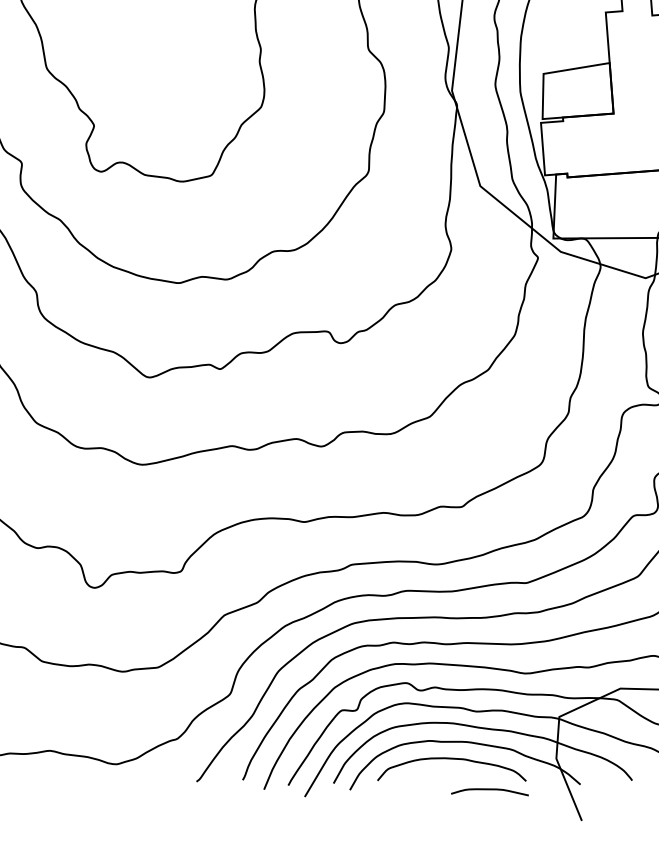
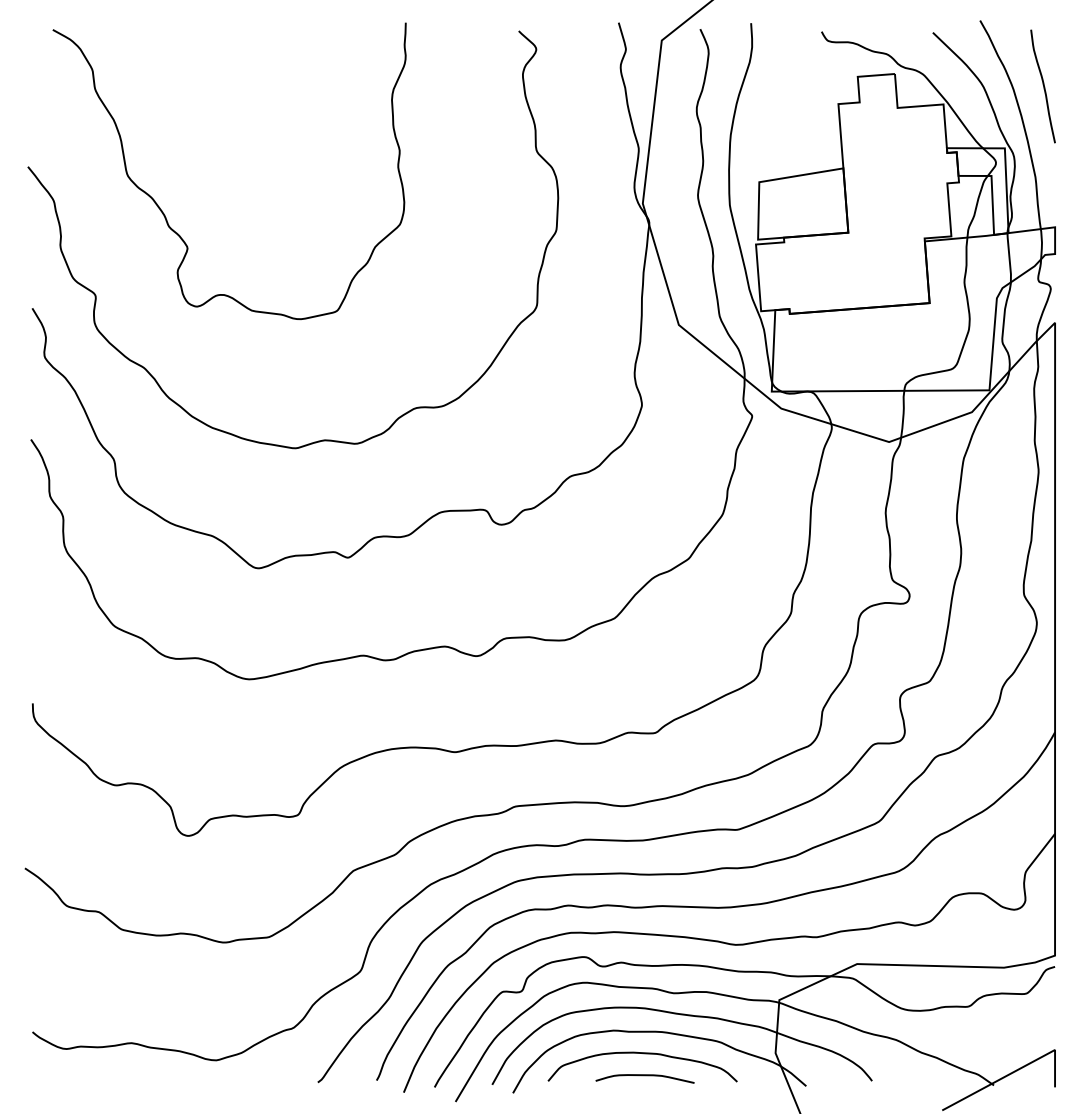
curve: (489, 790) -> (644, 1076), moved

